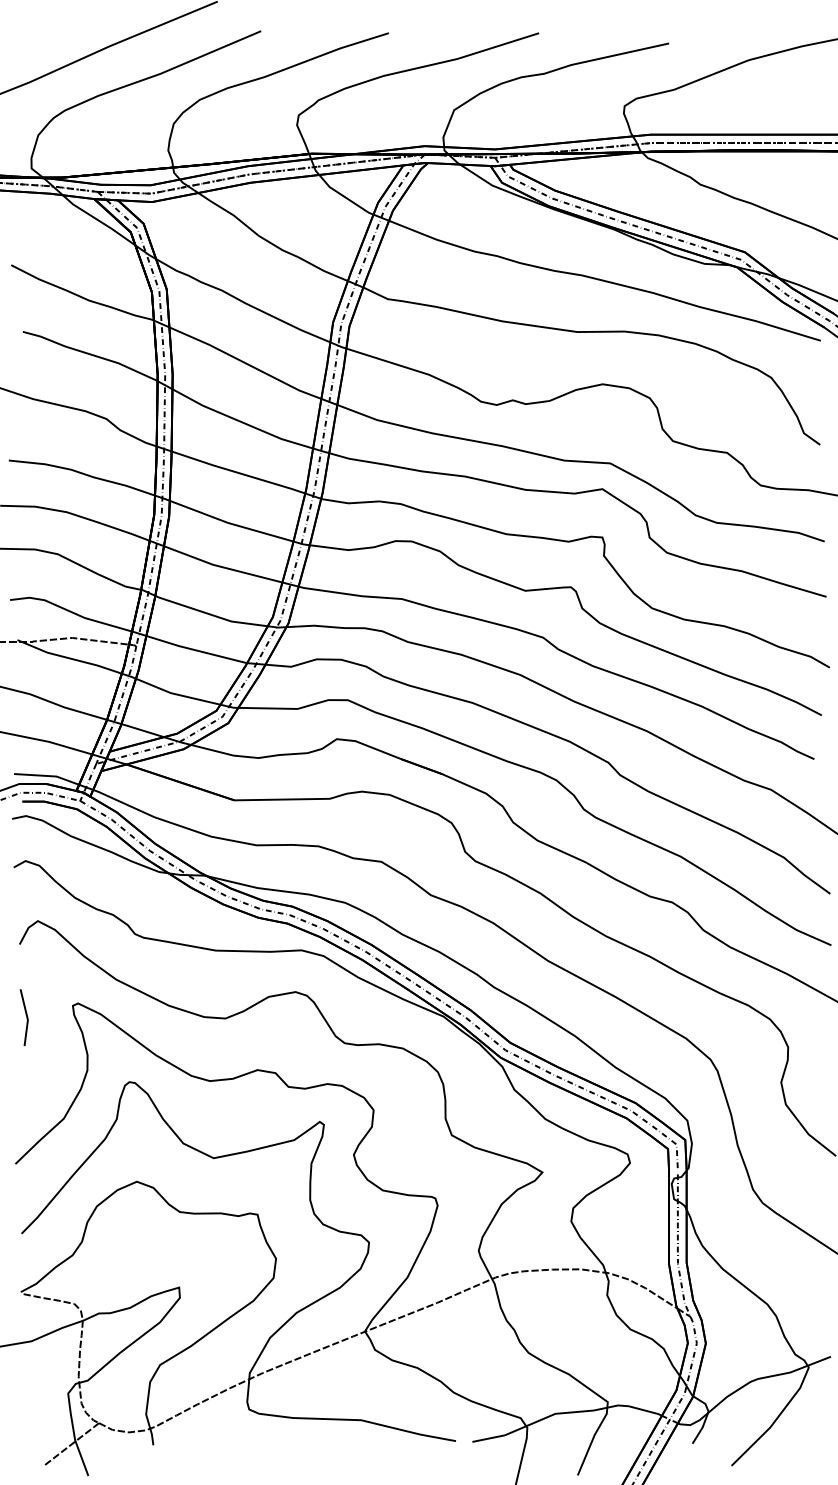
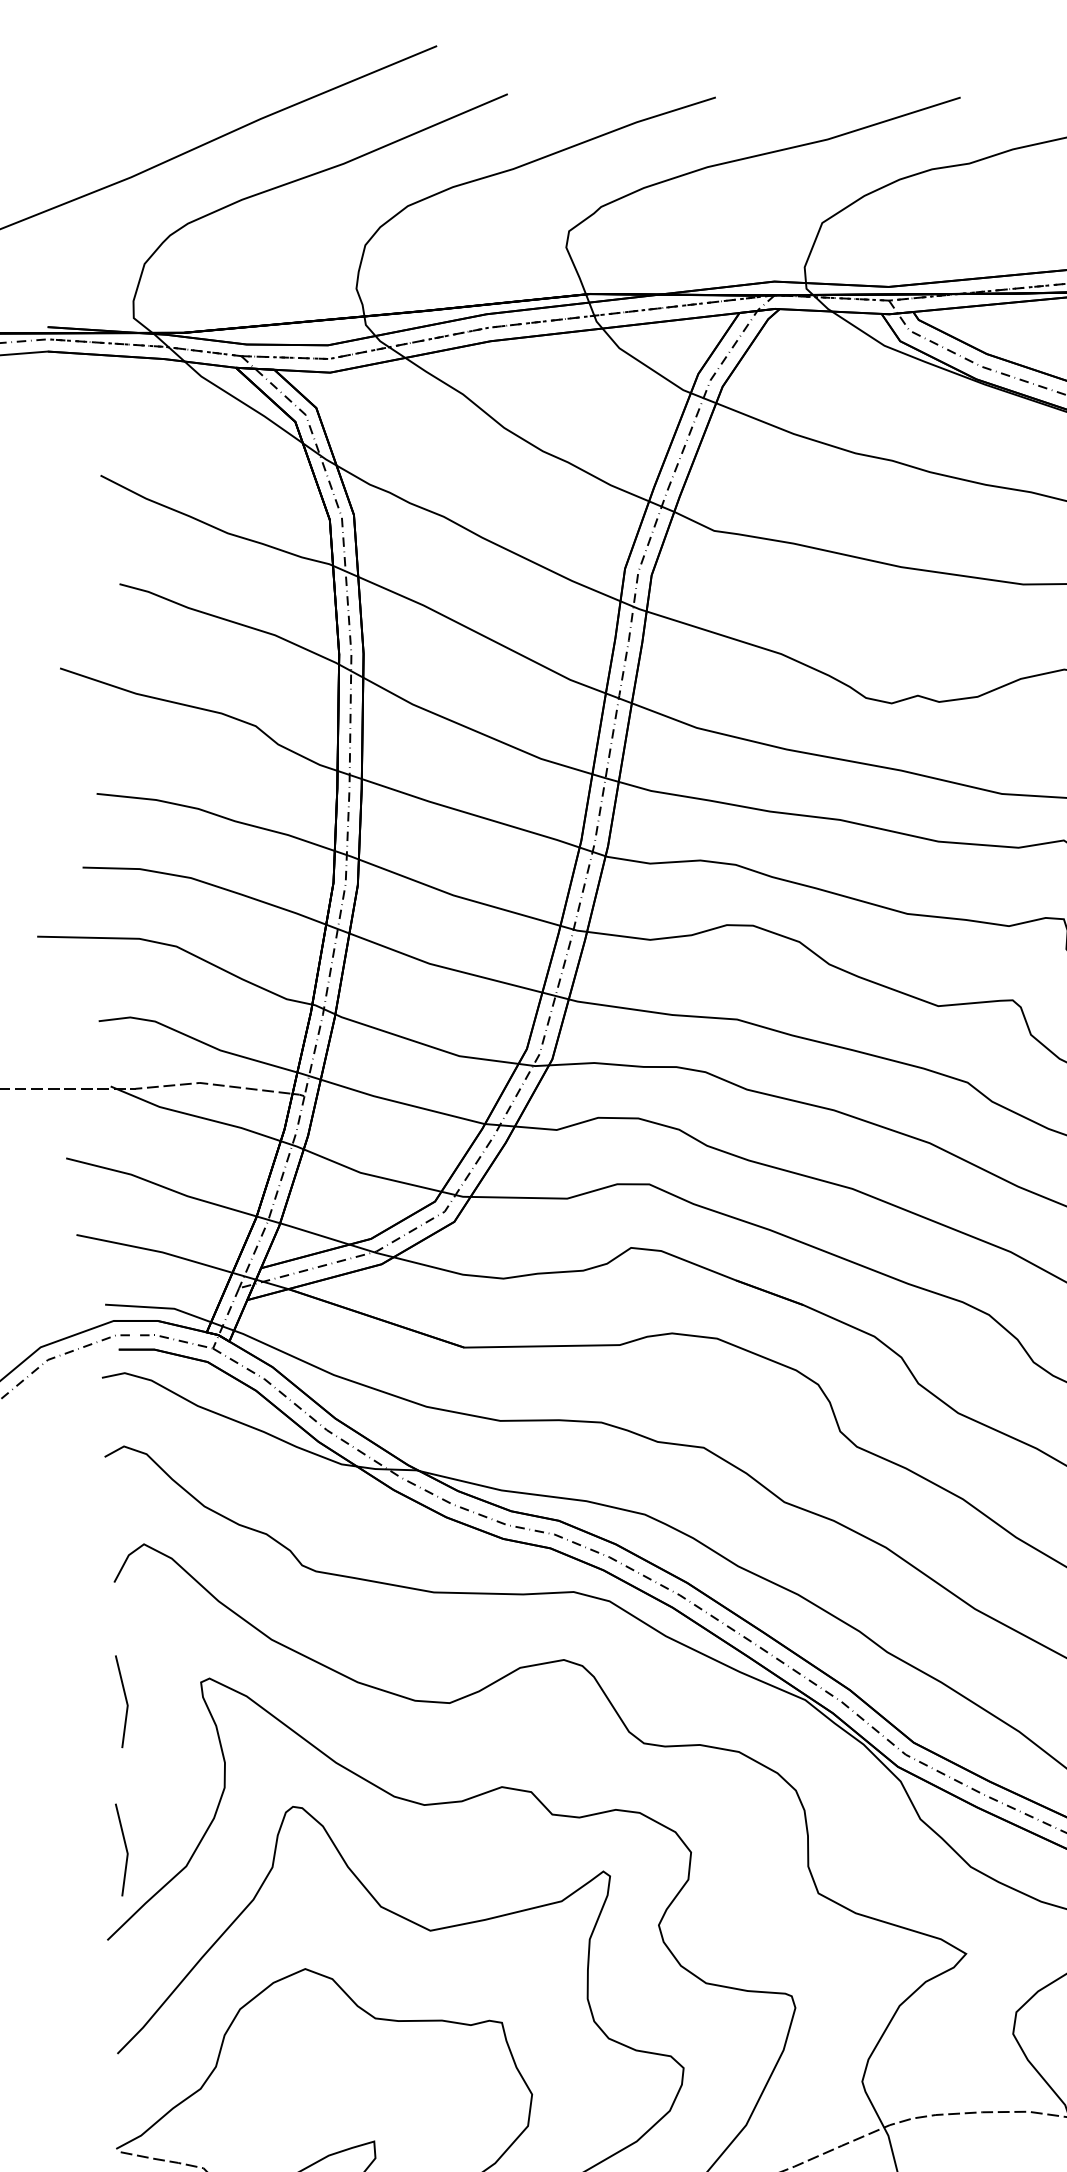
line: (25, 1106) -> (123, 1846), added

